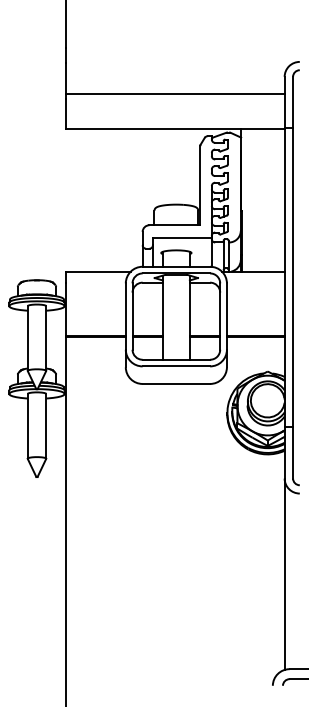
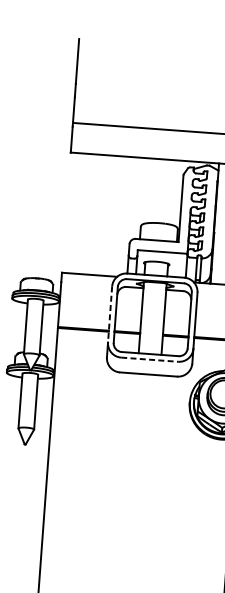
line: (125, 317) -> (109, 315), solid -> dashed
line: (176, 366) -> (149, 359), solid -> dashed

